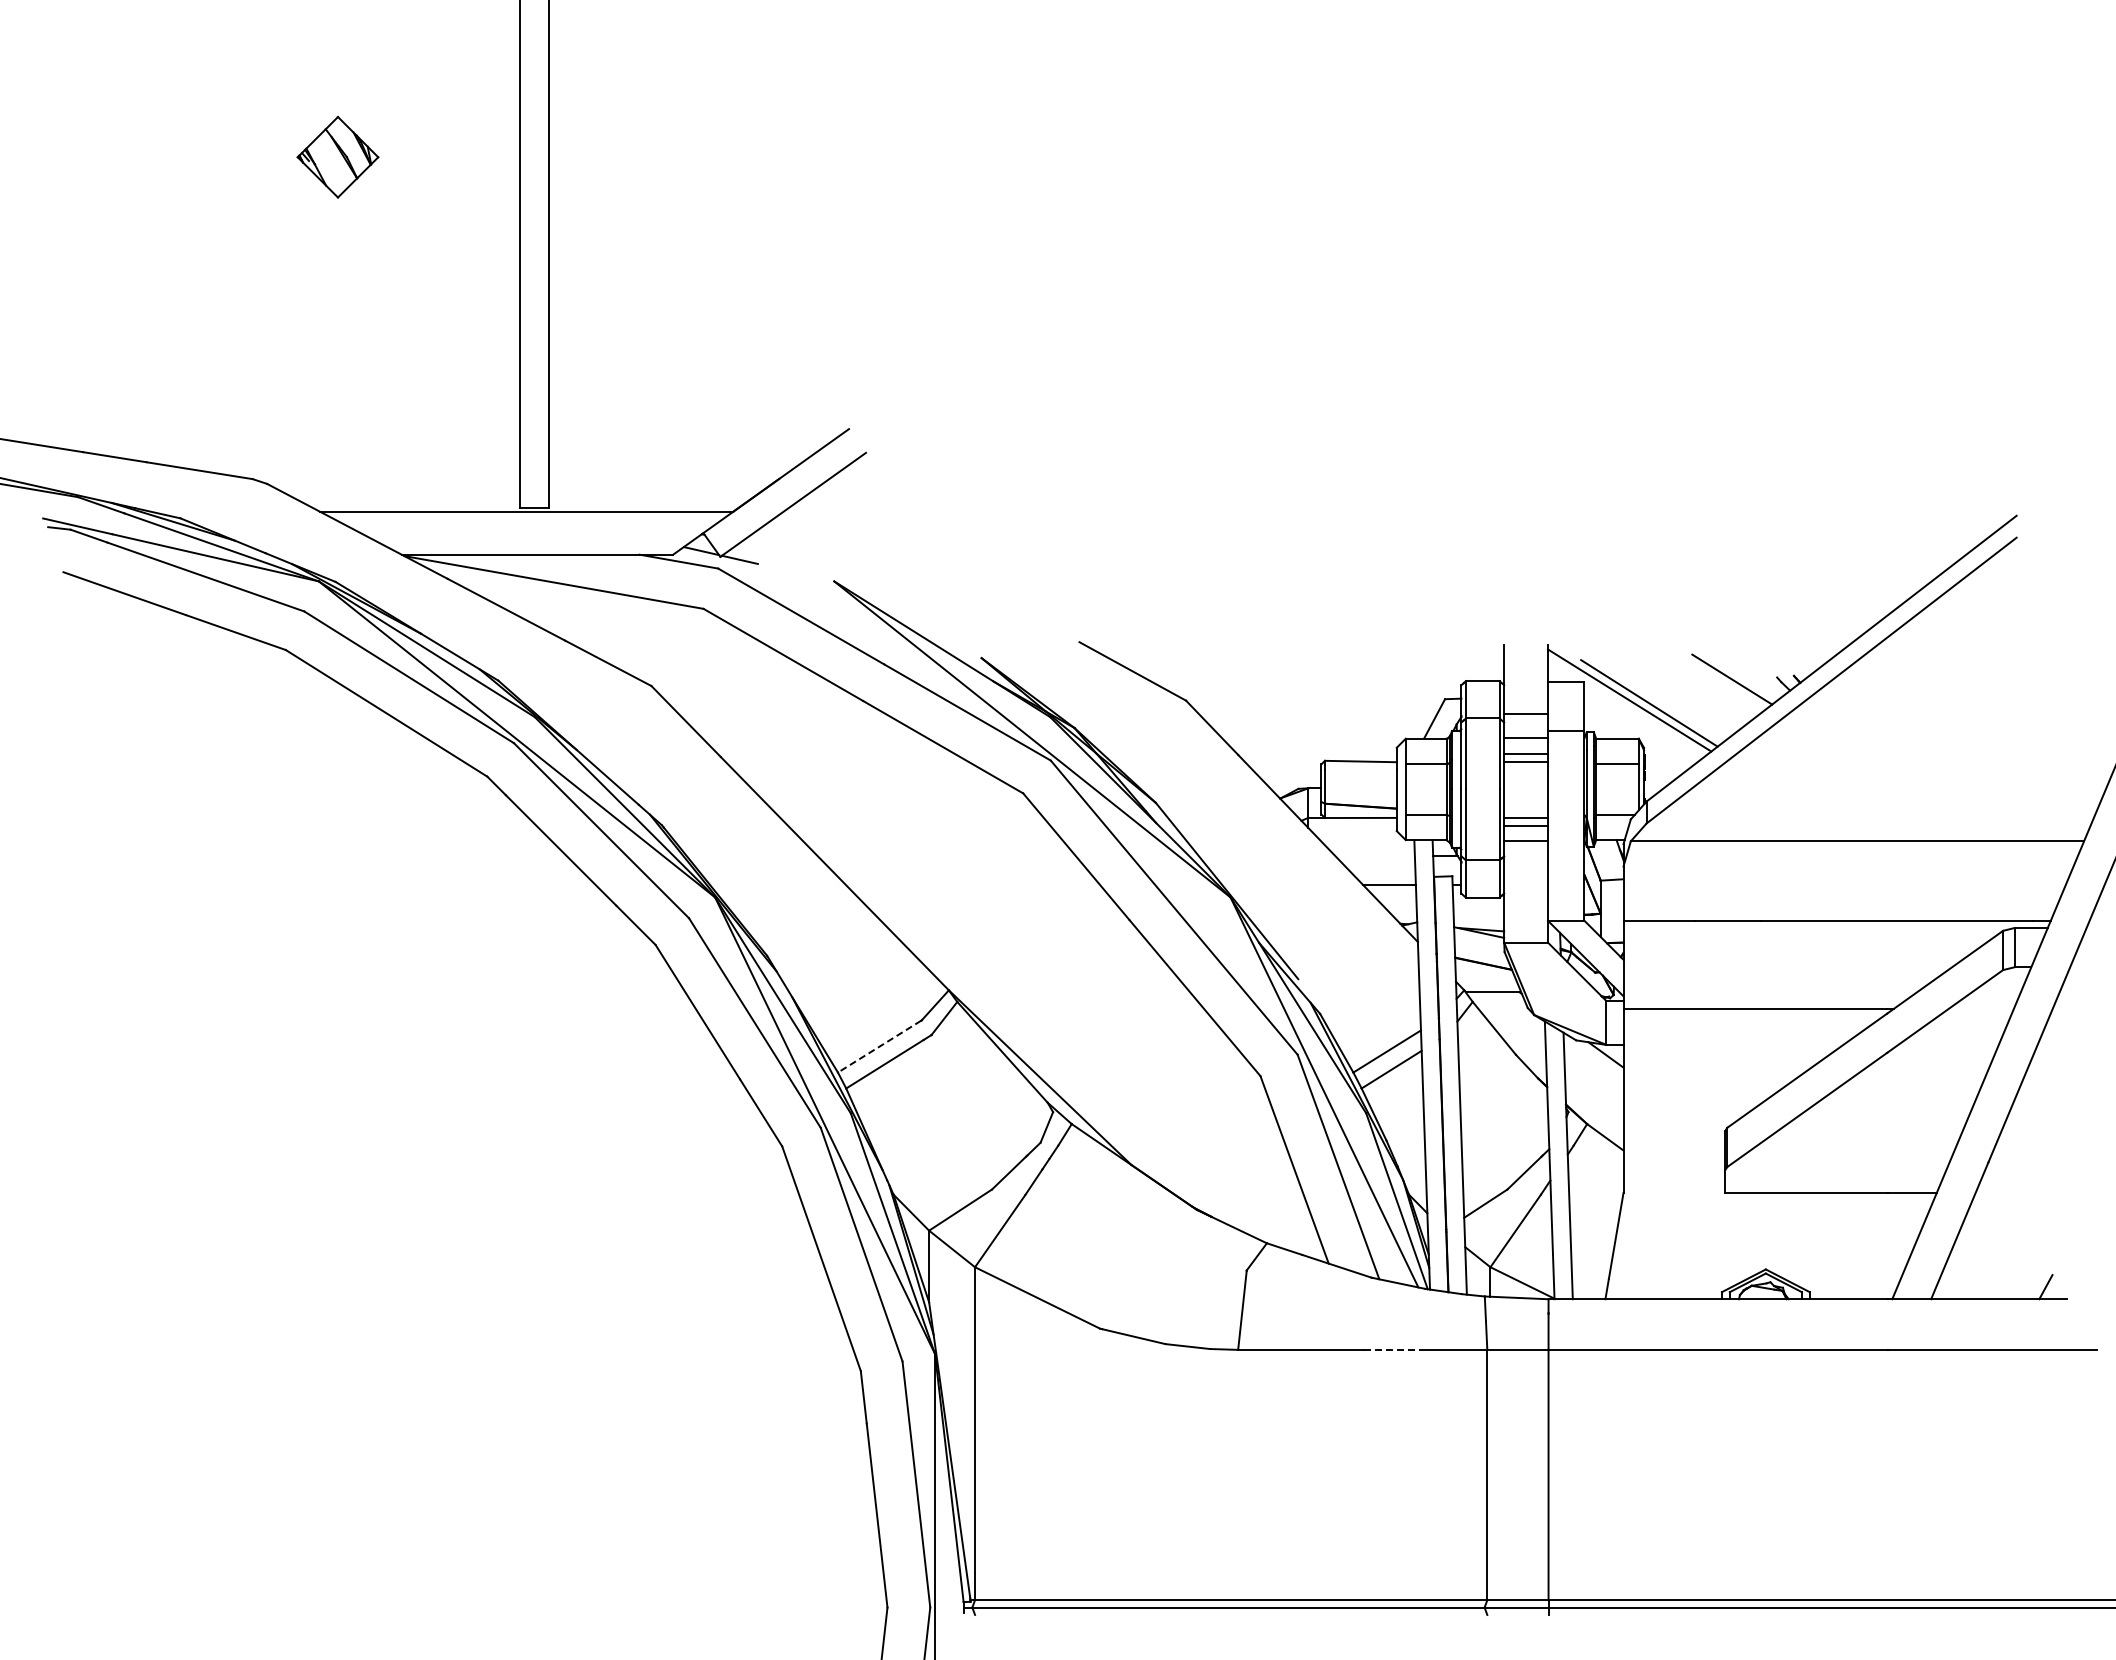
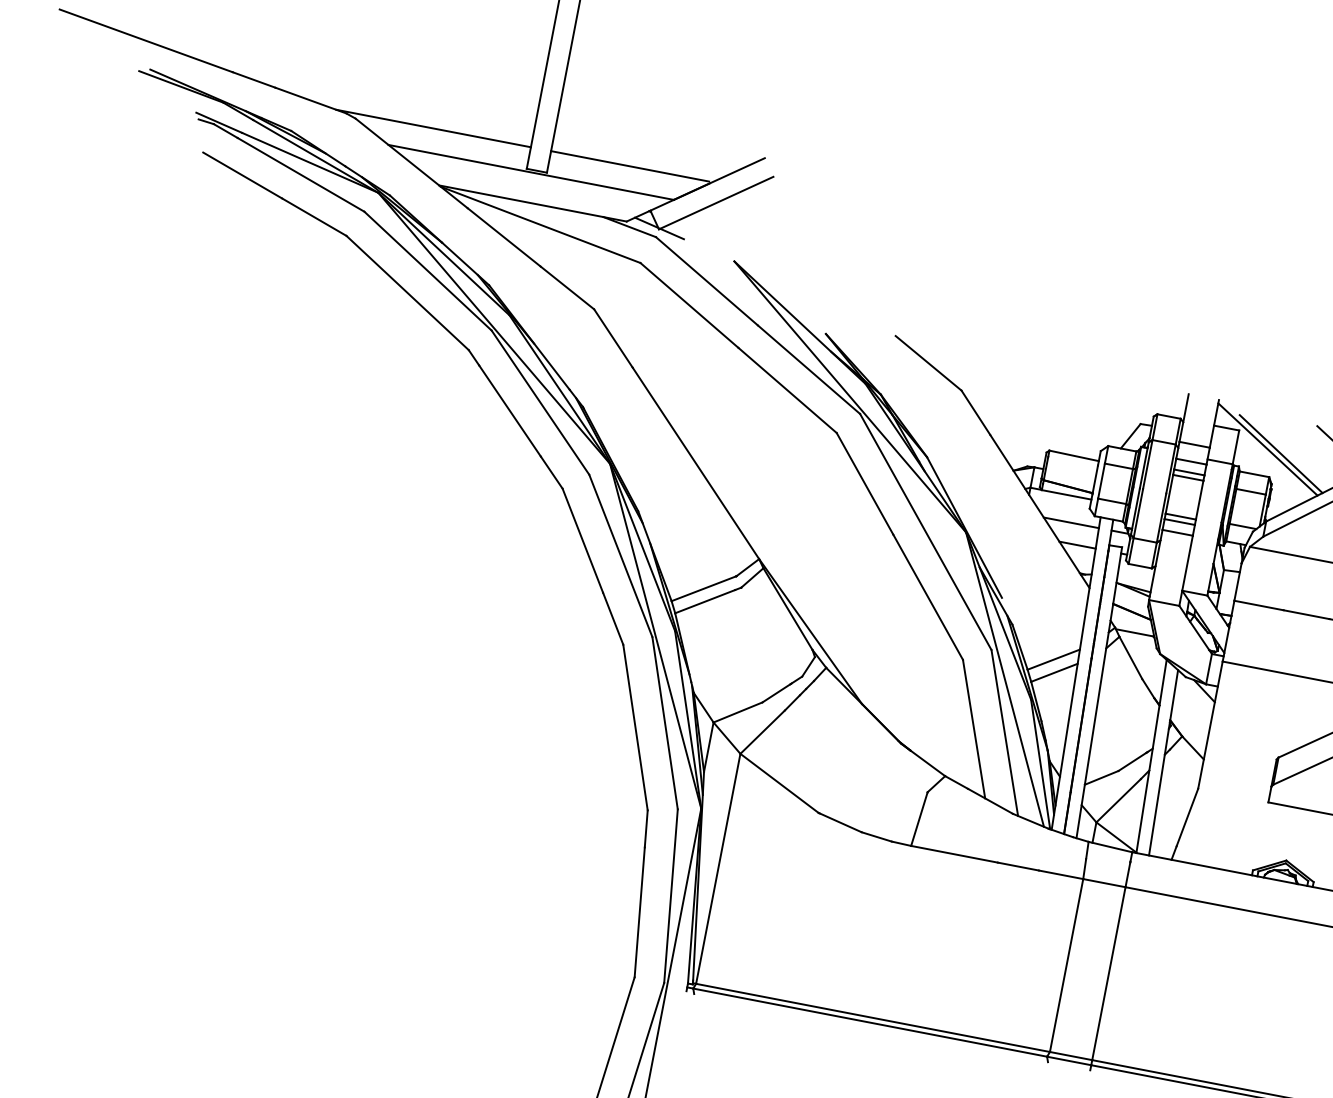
line: (378, 476) -> (433, 128), added
line: (662, 476) -> (629, 166), added
line: (1374, 855) -> (1071, 522), added
line: (879, 1046) -> (703, 588), dashed -> solid
line: (1393, 1349) -> (1018, 866), dashed -> solid

